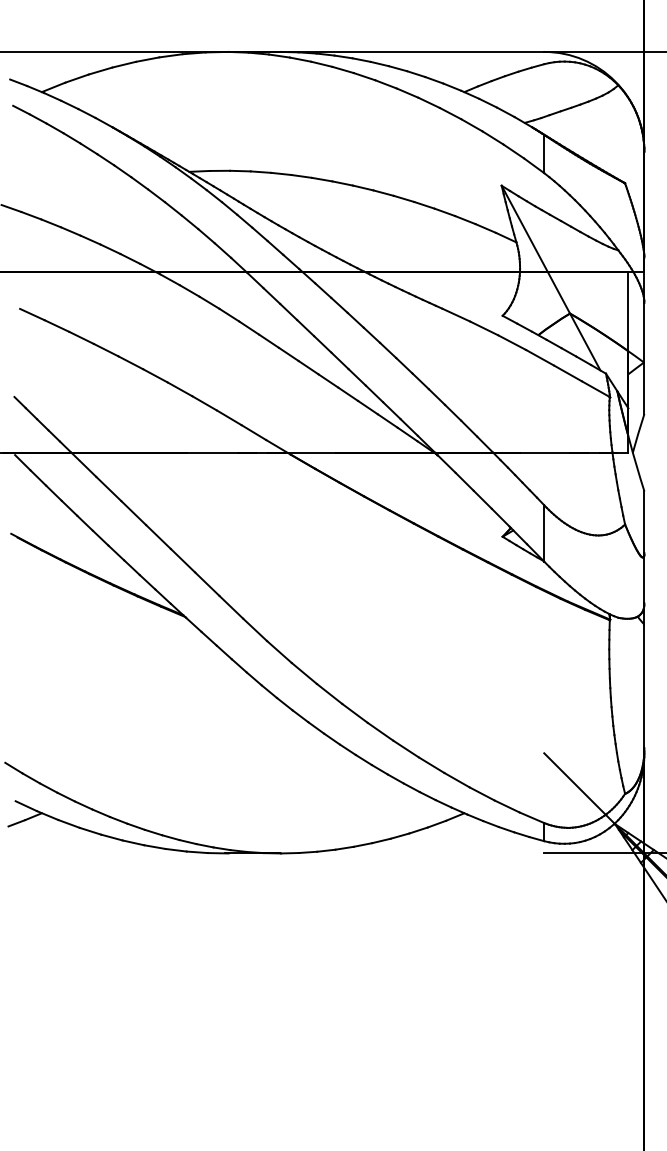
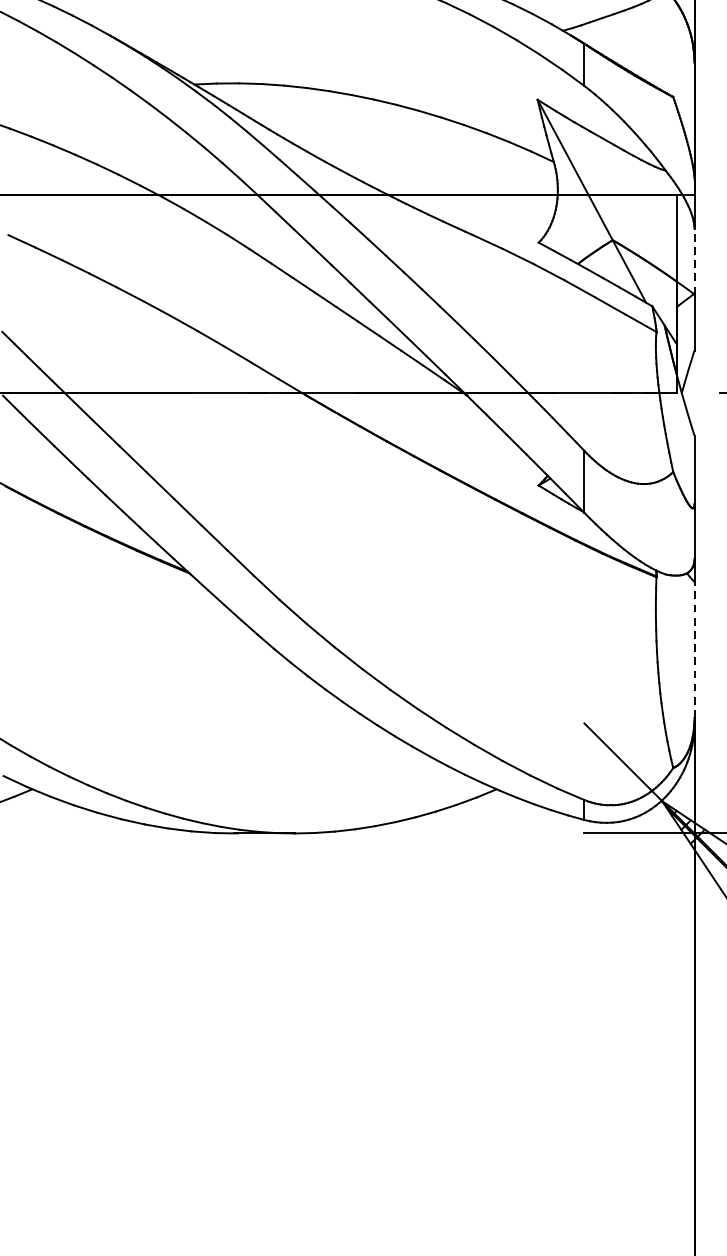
line: (644, 332) -> (694, 261), solid -> dashed
line: (644, 686) -> (694, 650), solid -> dashed

